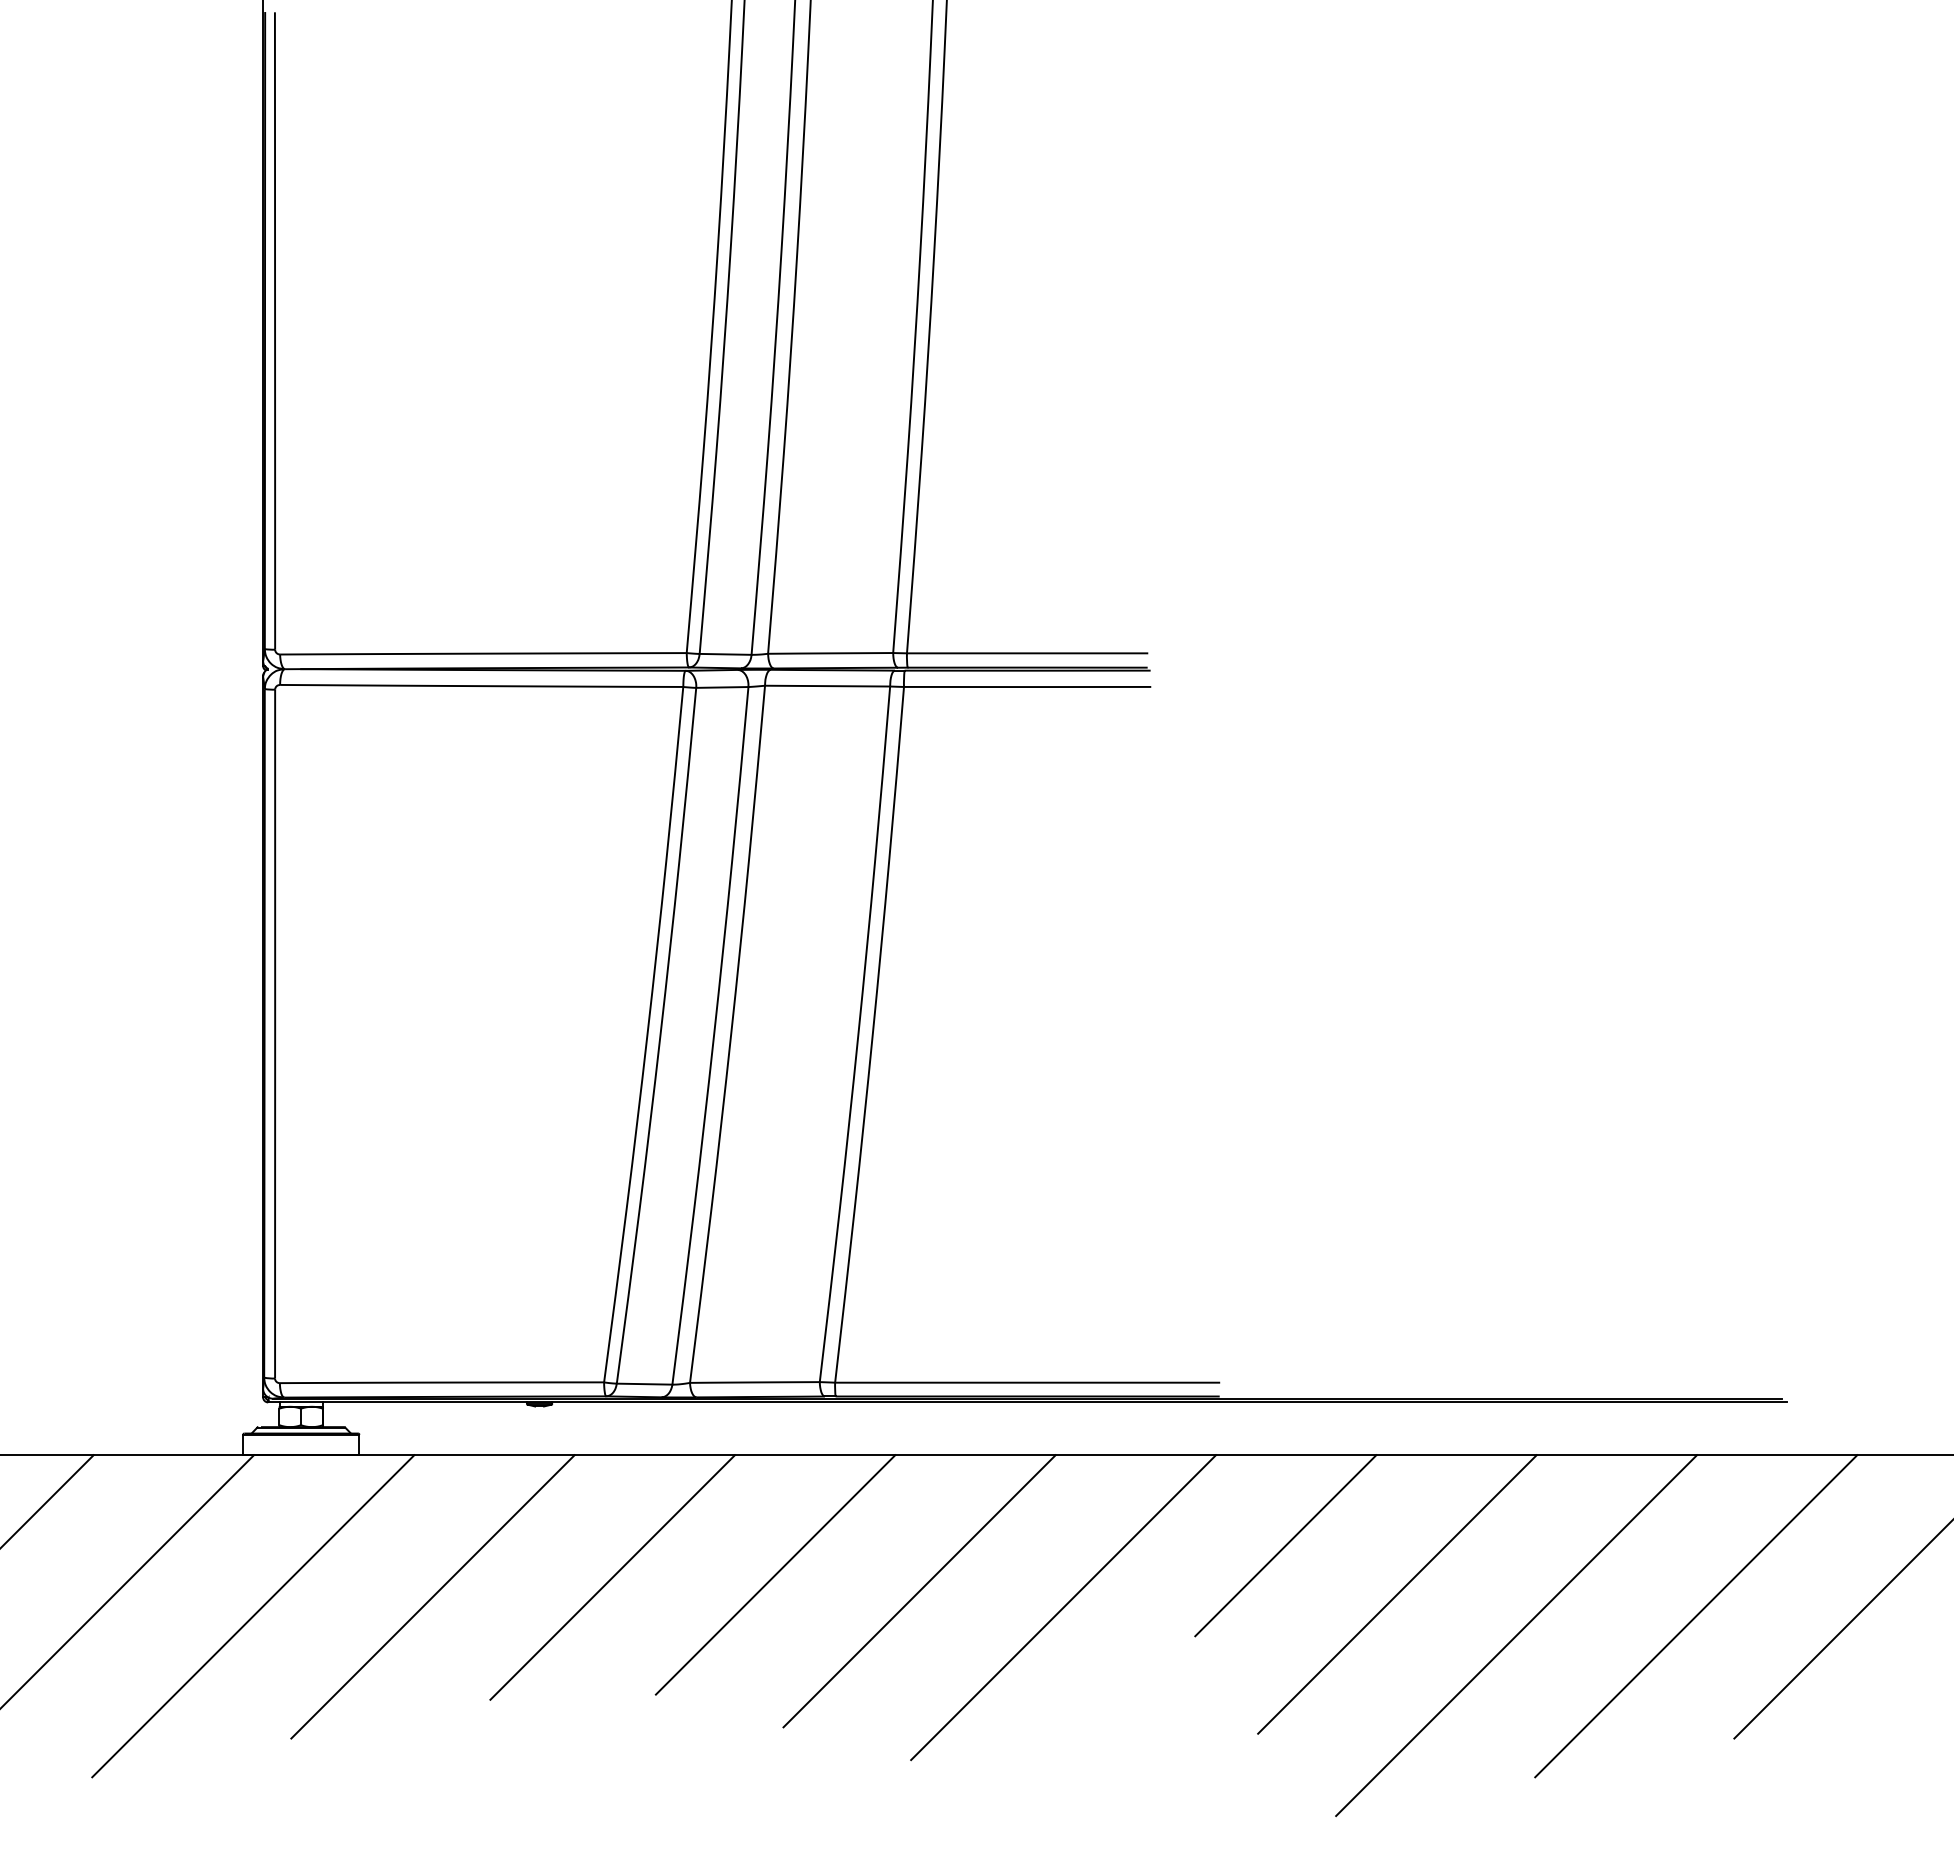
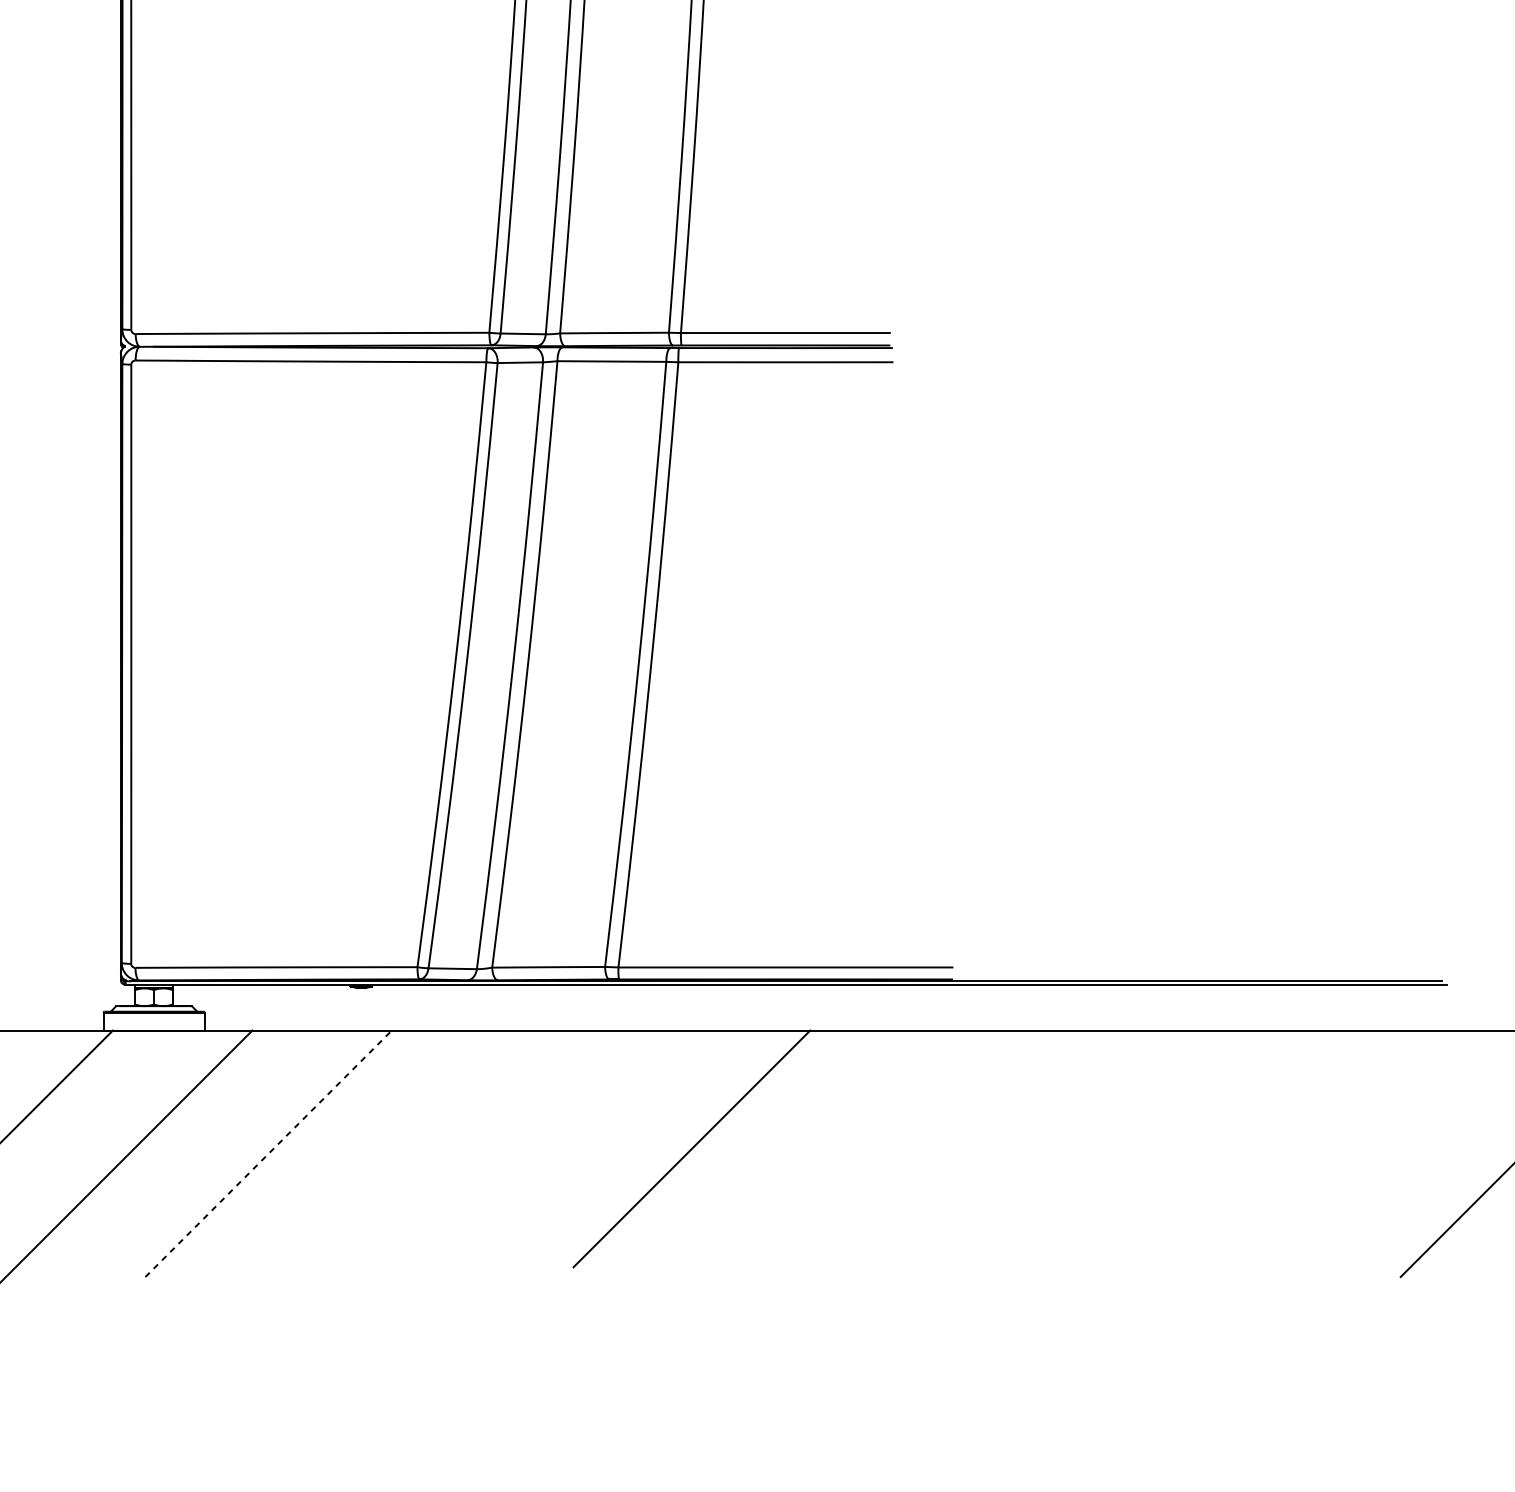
line: (1285, 1545) -> (1010, 1109), removed
line: (775, 1574) -> (566, 1134), removed
line: (612, 1577) -> (424, 1136), removed
line: (1397, 1594) -> (1107, 1151), removed
line: (433, 1596) -> (269, 1153), solid -> dashed
line: (1063, 1607) -> (817, 1163), removed
line: (1696, 1616) -> (1367, 1170), removed
line: (1516, 1635) -> (1211, 1187), removed

